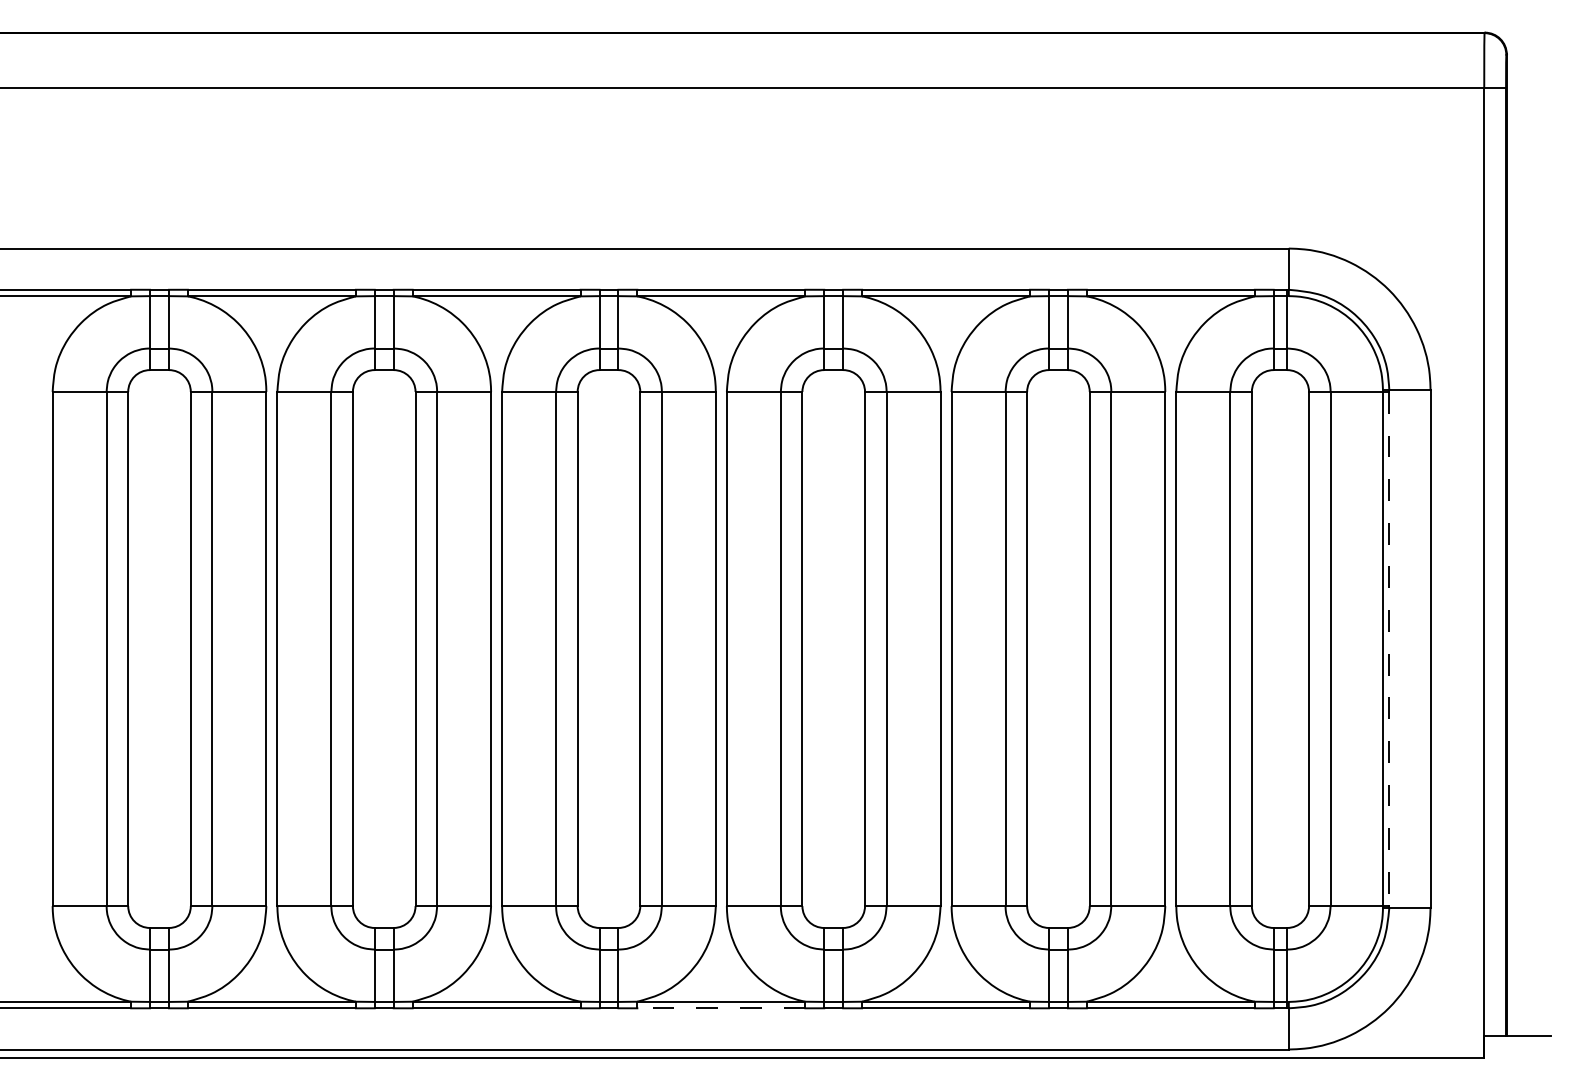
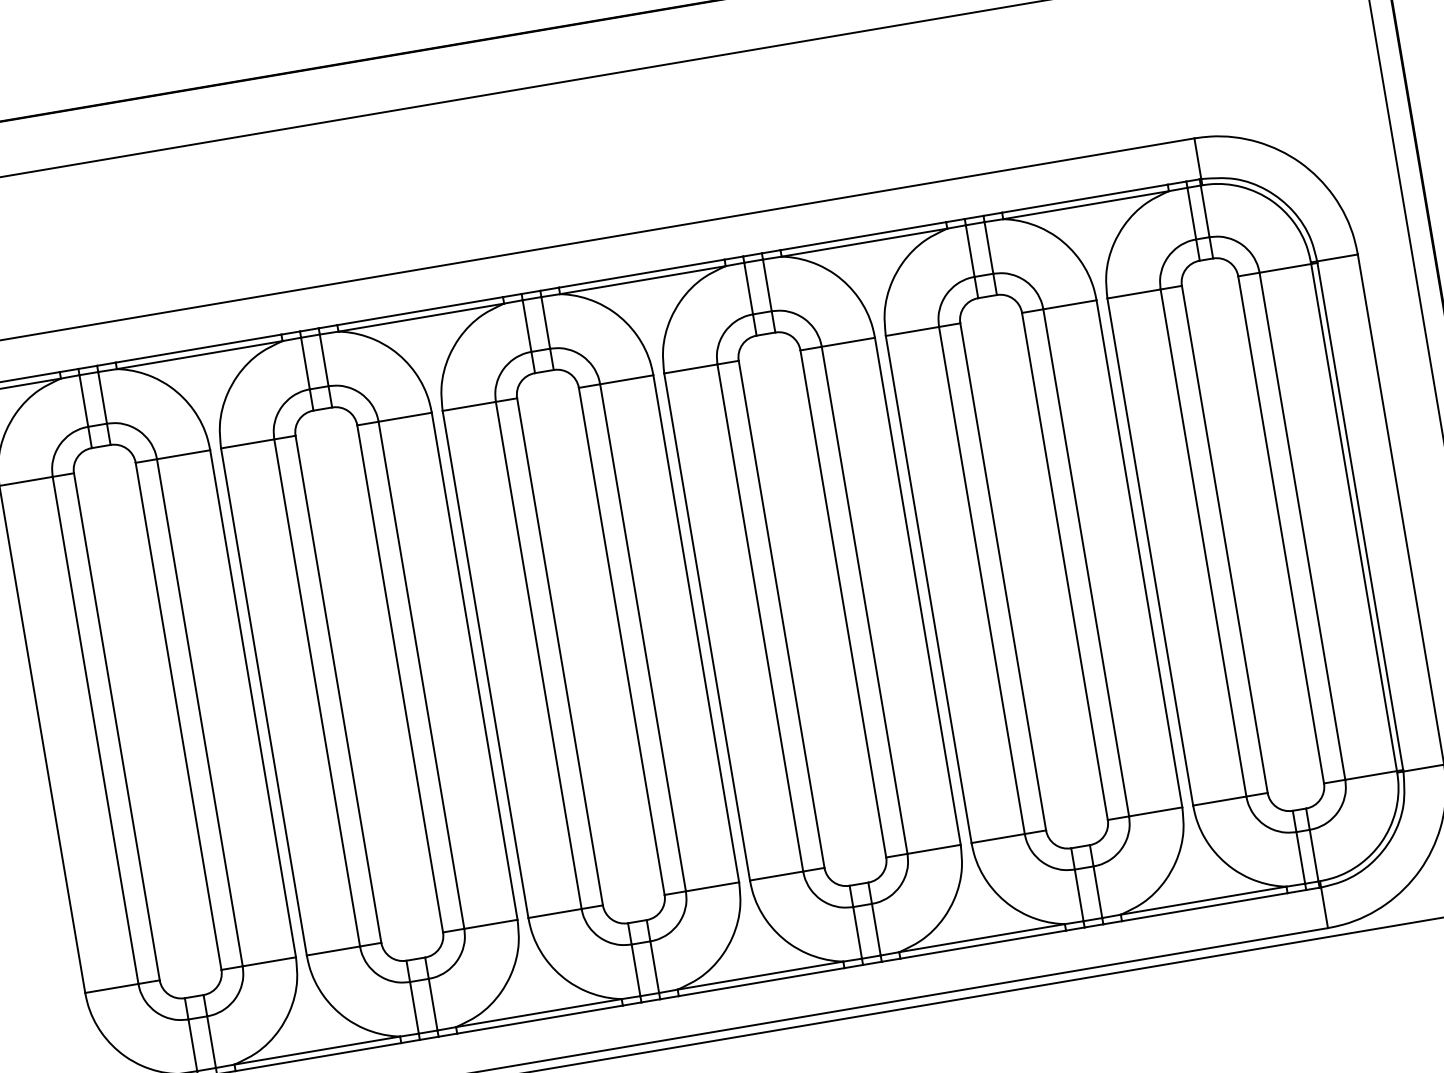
line: (1389, 649) -> (1360, 516), dashed -> solid
line: (720, 1008) -> (760, 982), dashed -> solid

